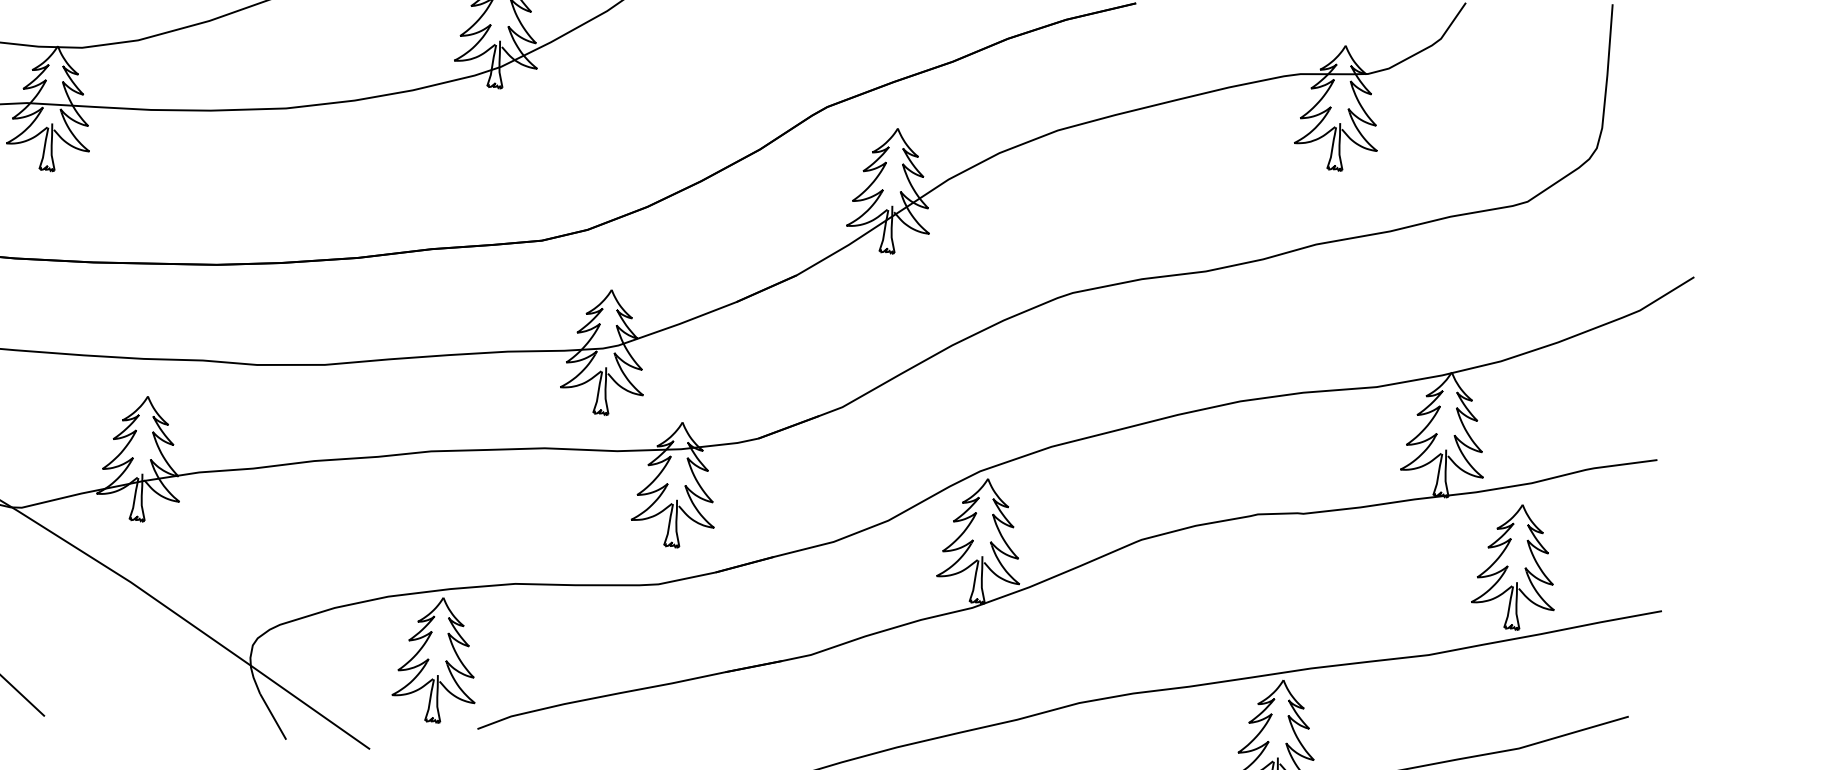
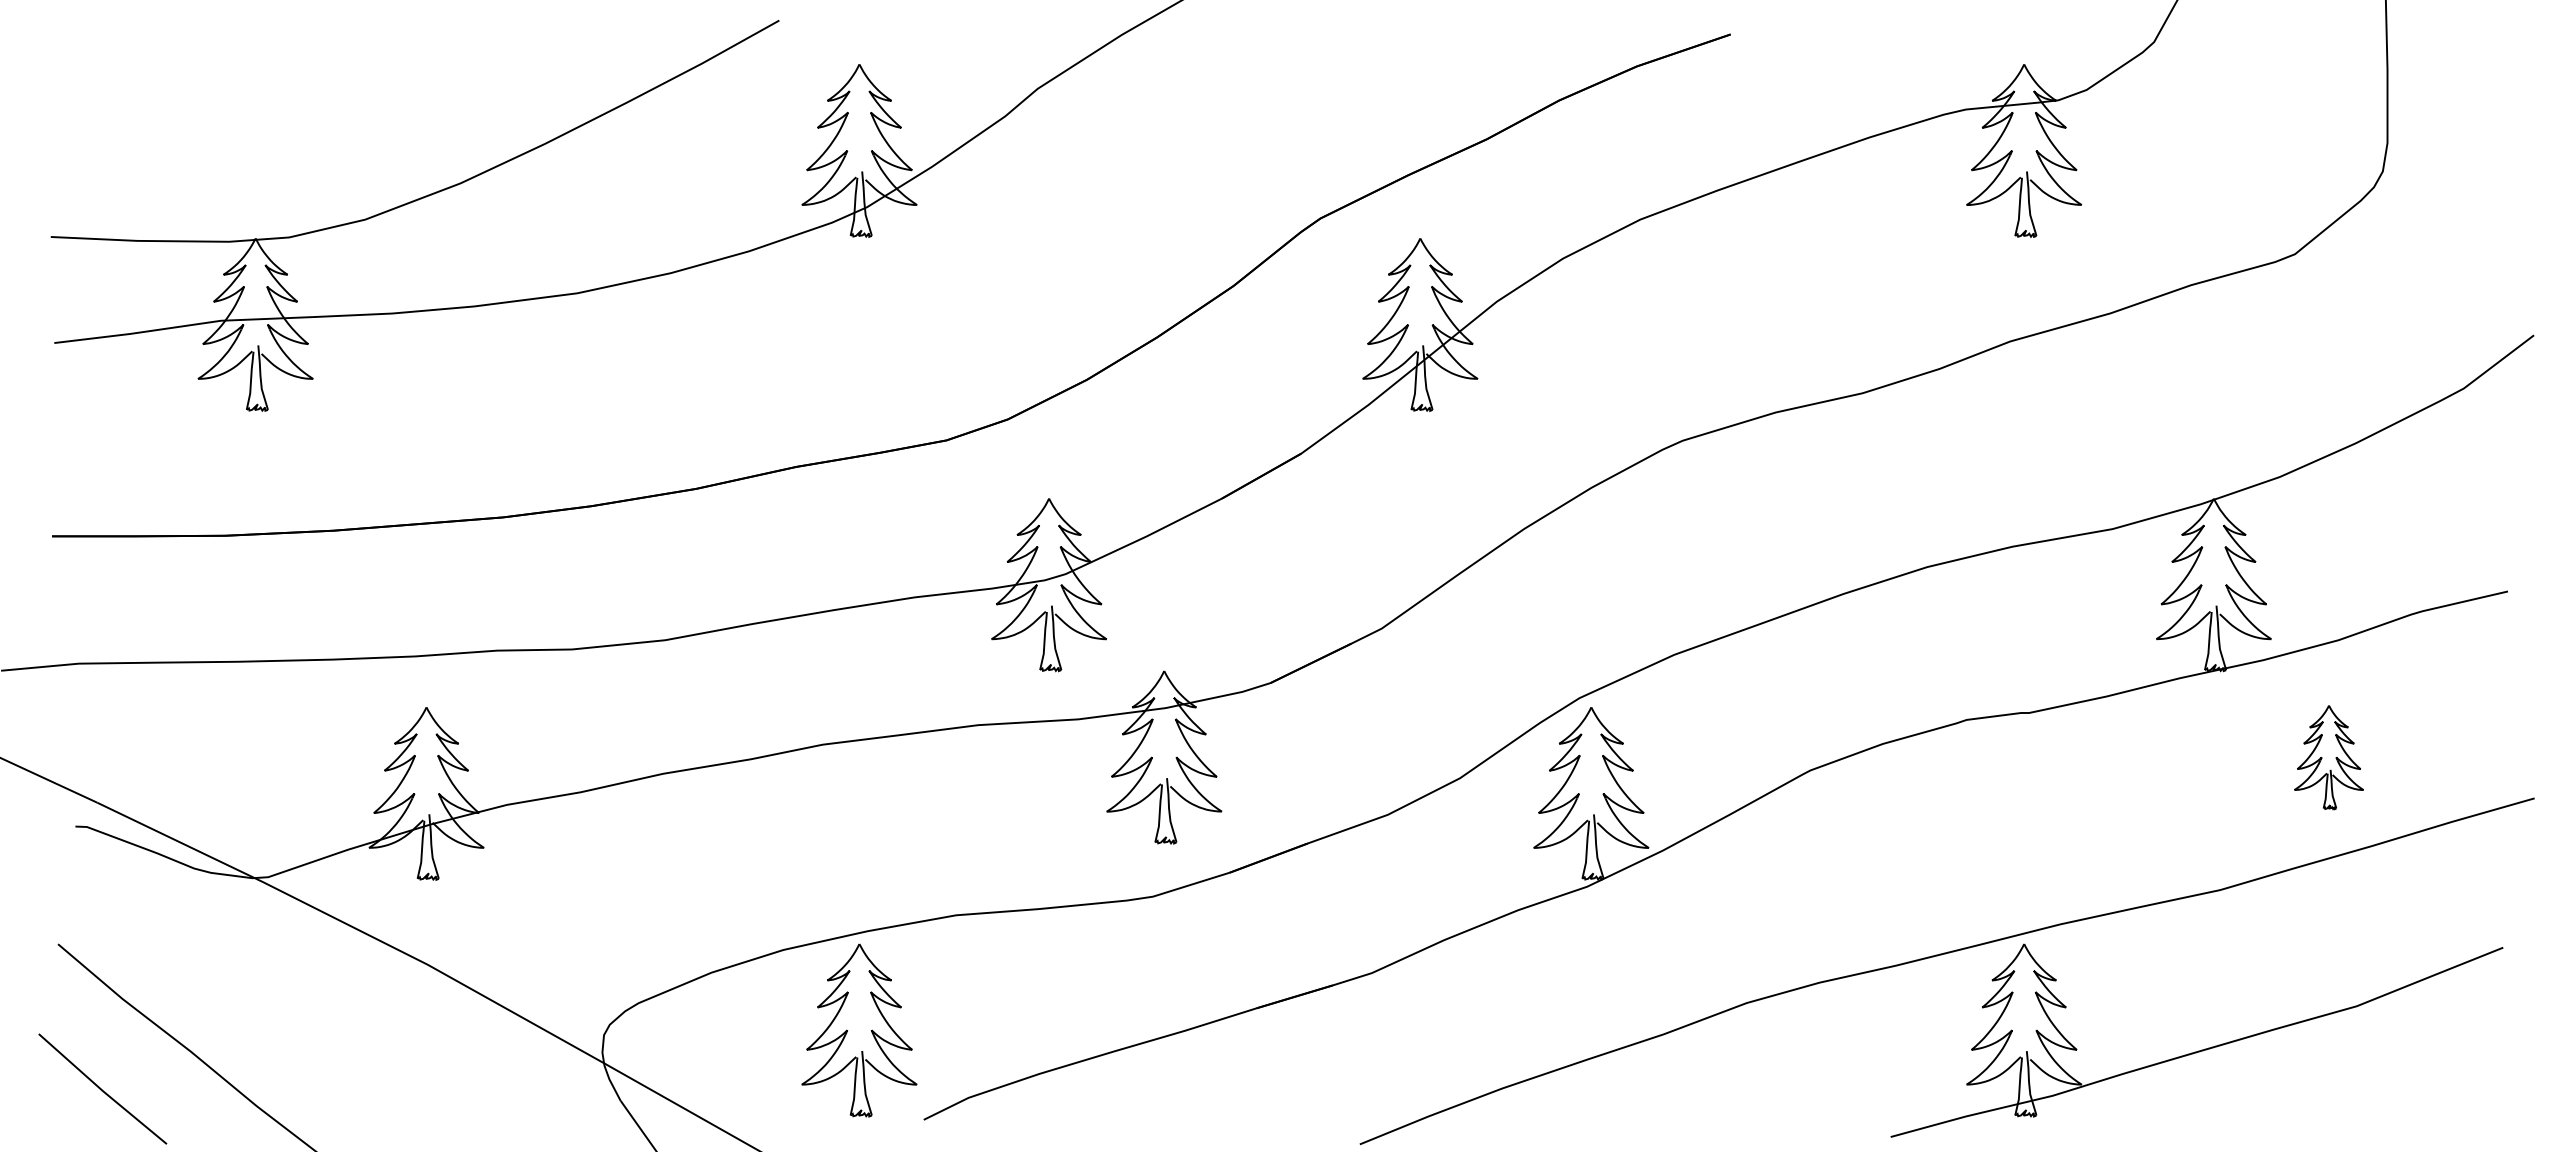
part: (1516, 567) -> (2328, 757), size x0.6

